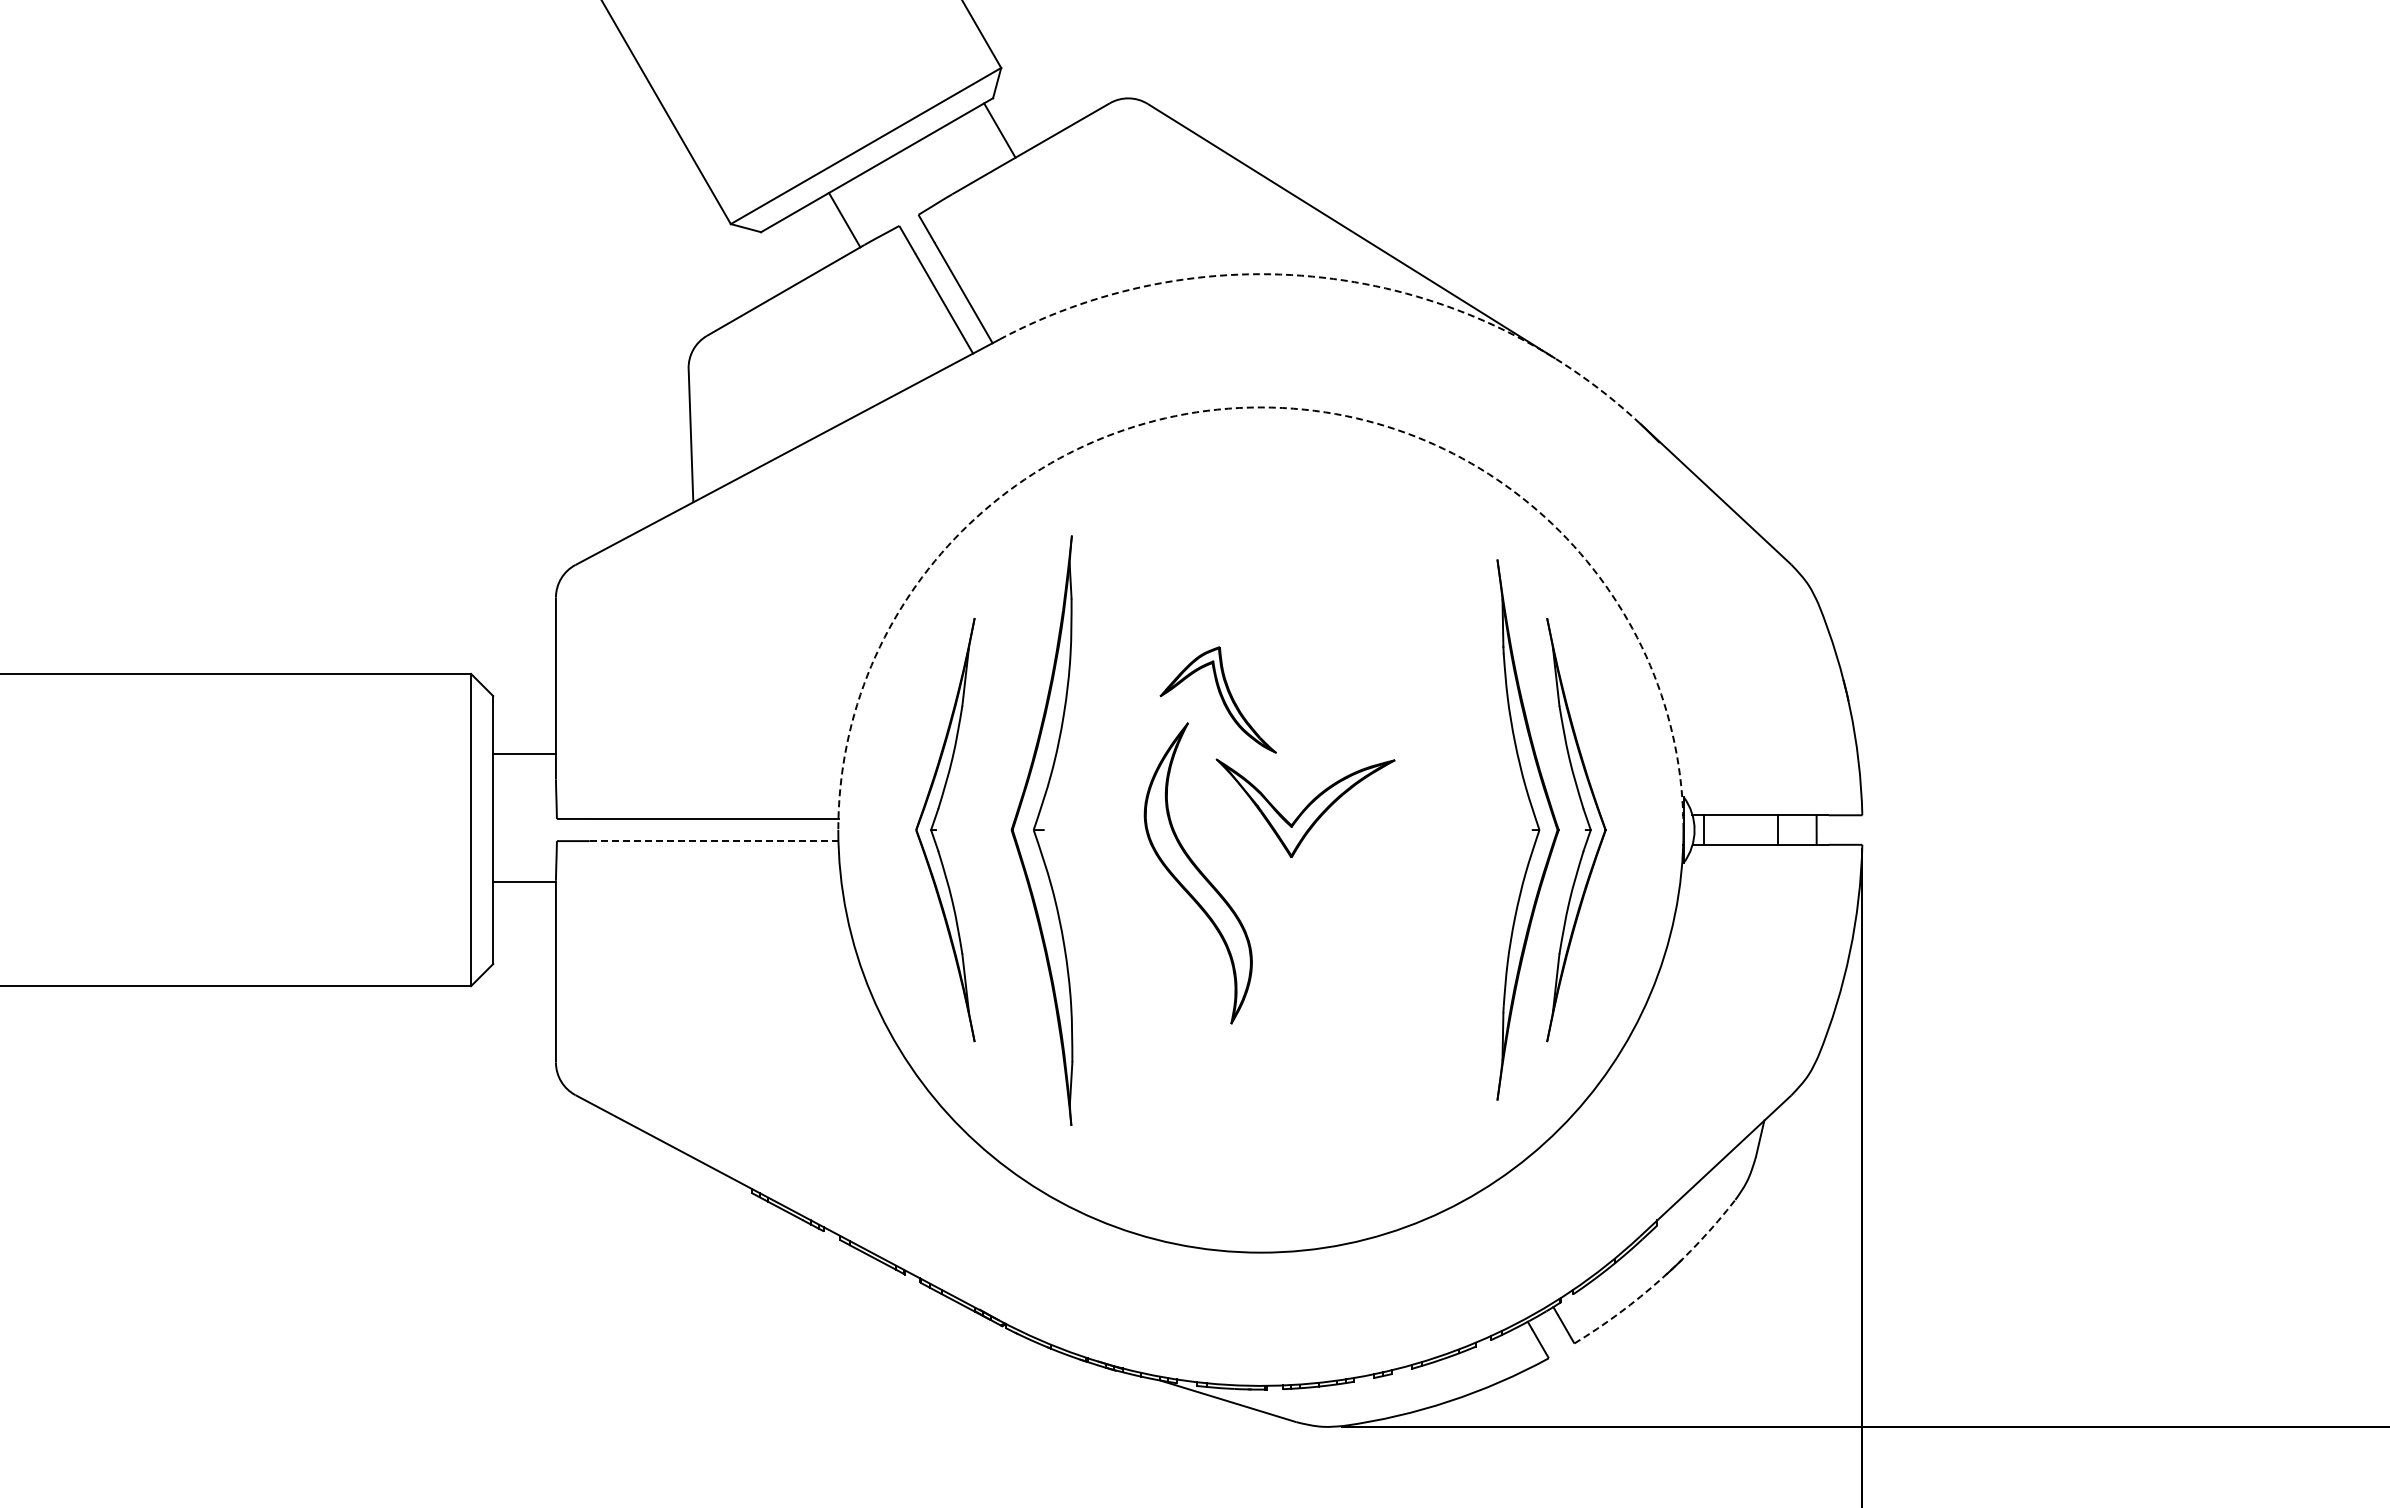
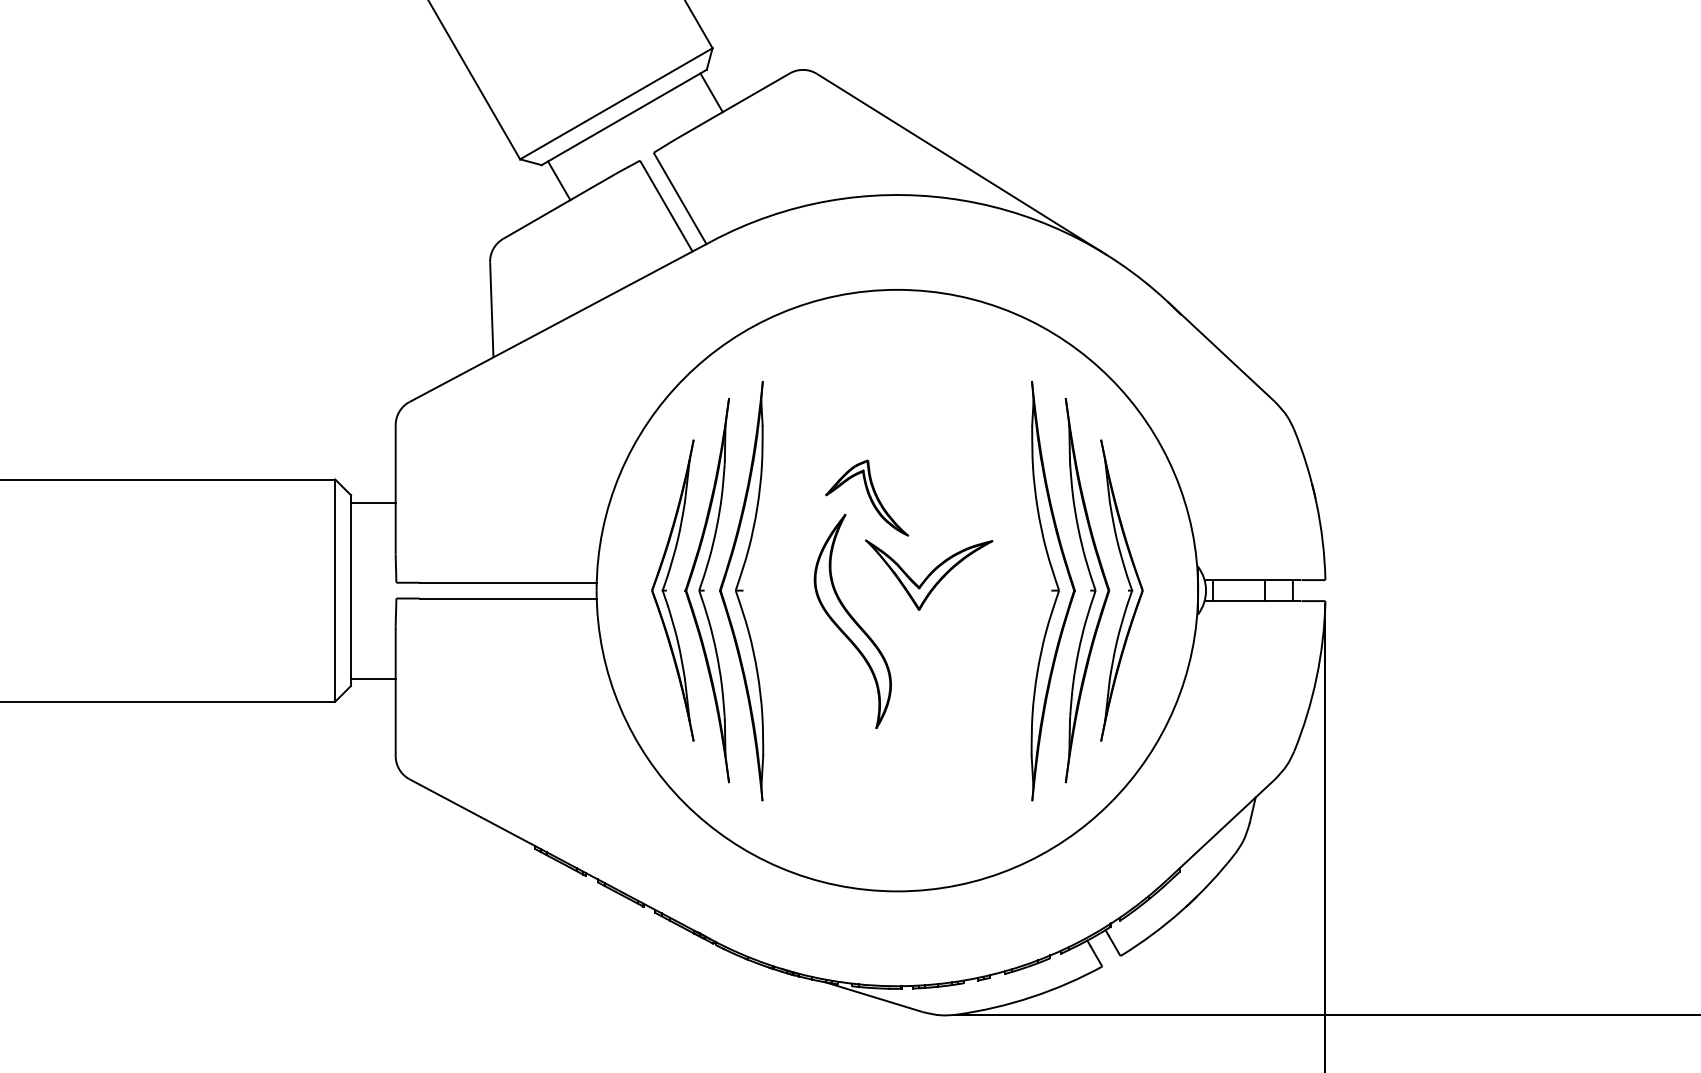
line: (844, 220) -> (559, 181), moved
arc: (1333, 278) -> (949, 198), dashed -> solid
arc: (1260, 407) -> (897, 289), dashed -> solid
line: (524, 754) -> (373, 502), moved
part: (993, 829) -> (707, 590), added
part: (1479, 830) -> (1052, 590), added
line: (714, 841) -> (508, 598), dashed -> solid
line: (524, 881) -> (373, 678), moved
arc: (1661, 1279) -> (1182, 910), dashed -> solid

